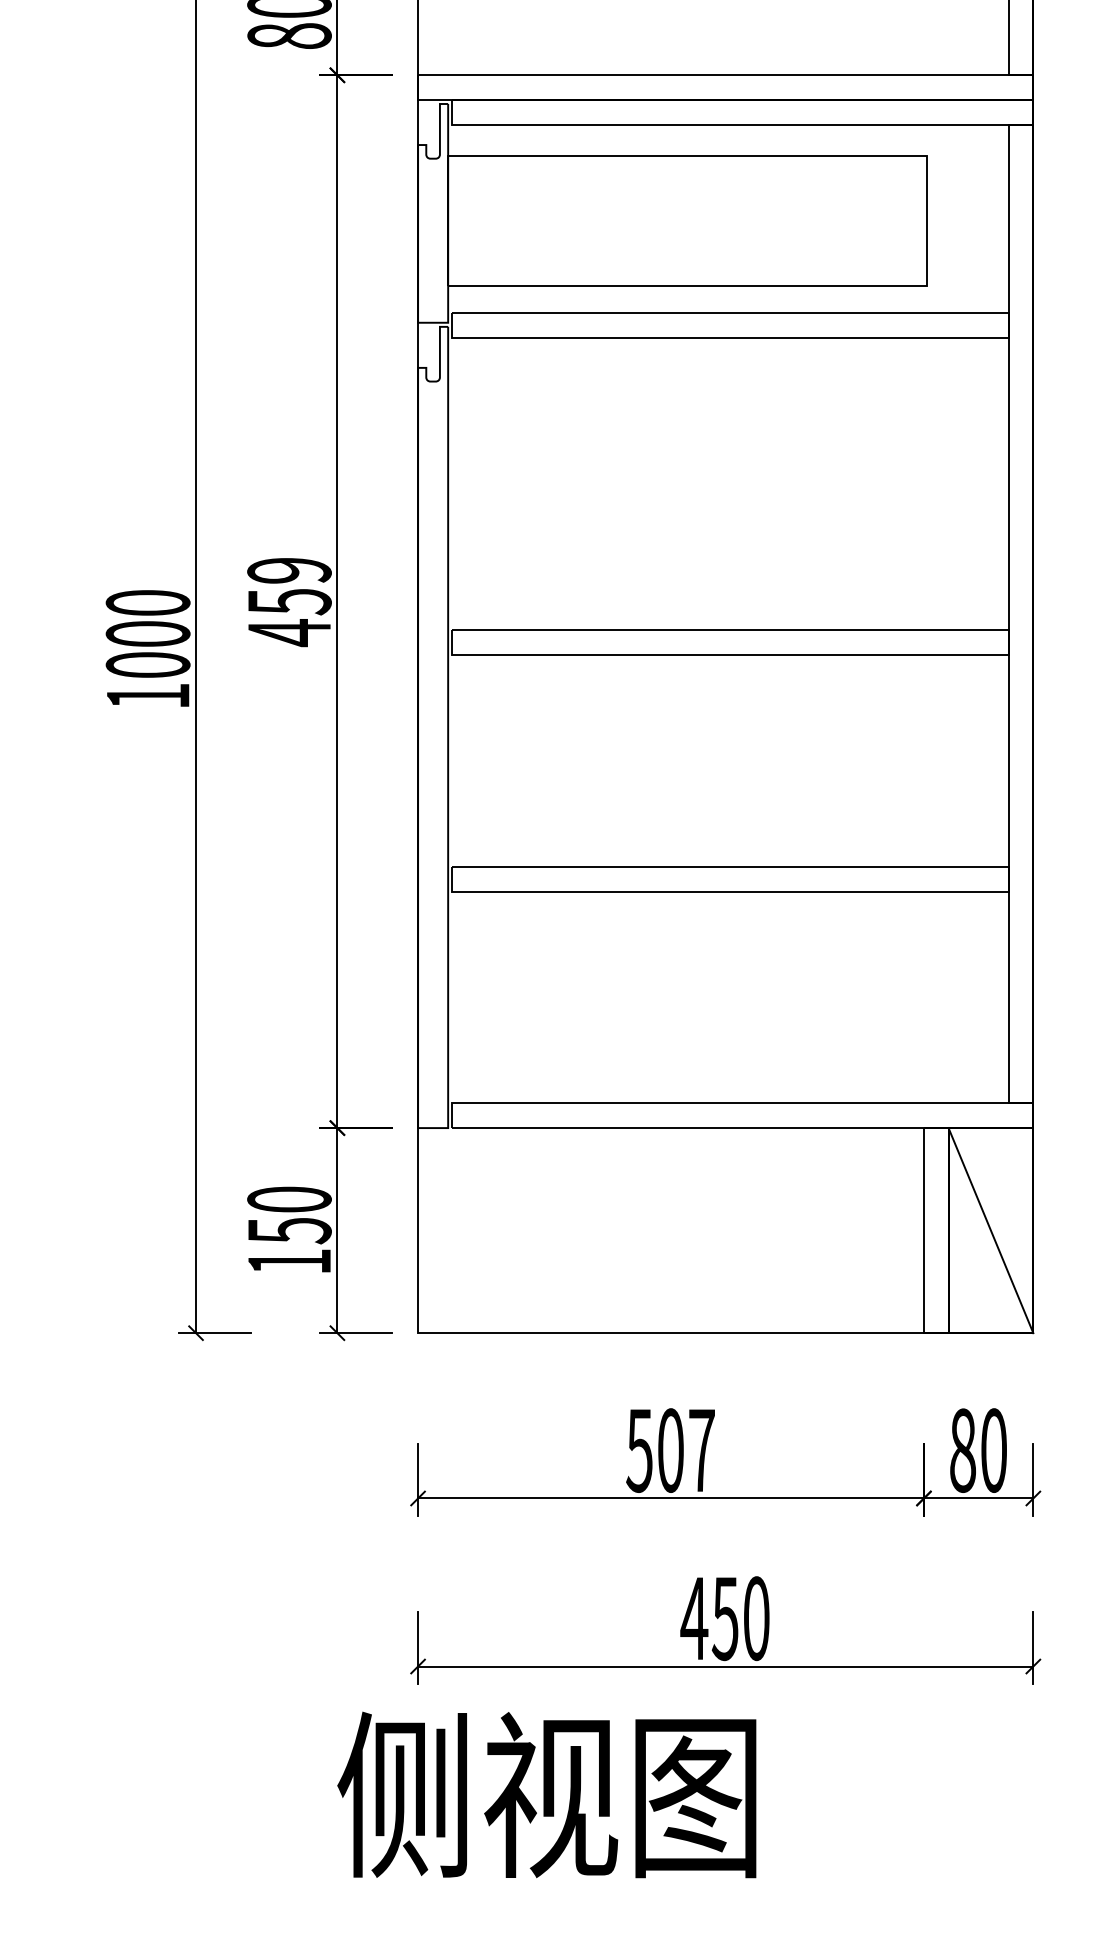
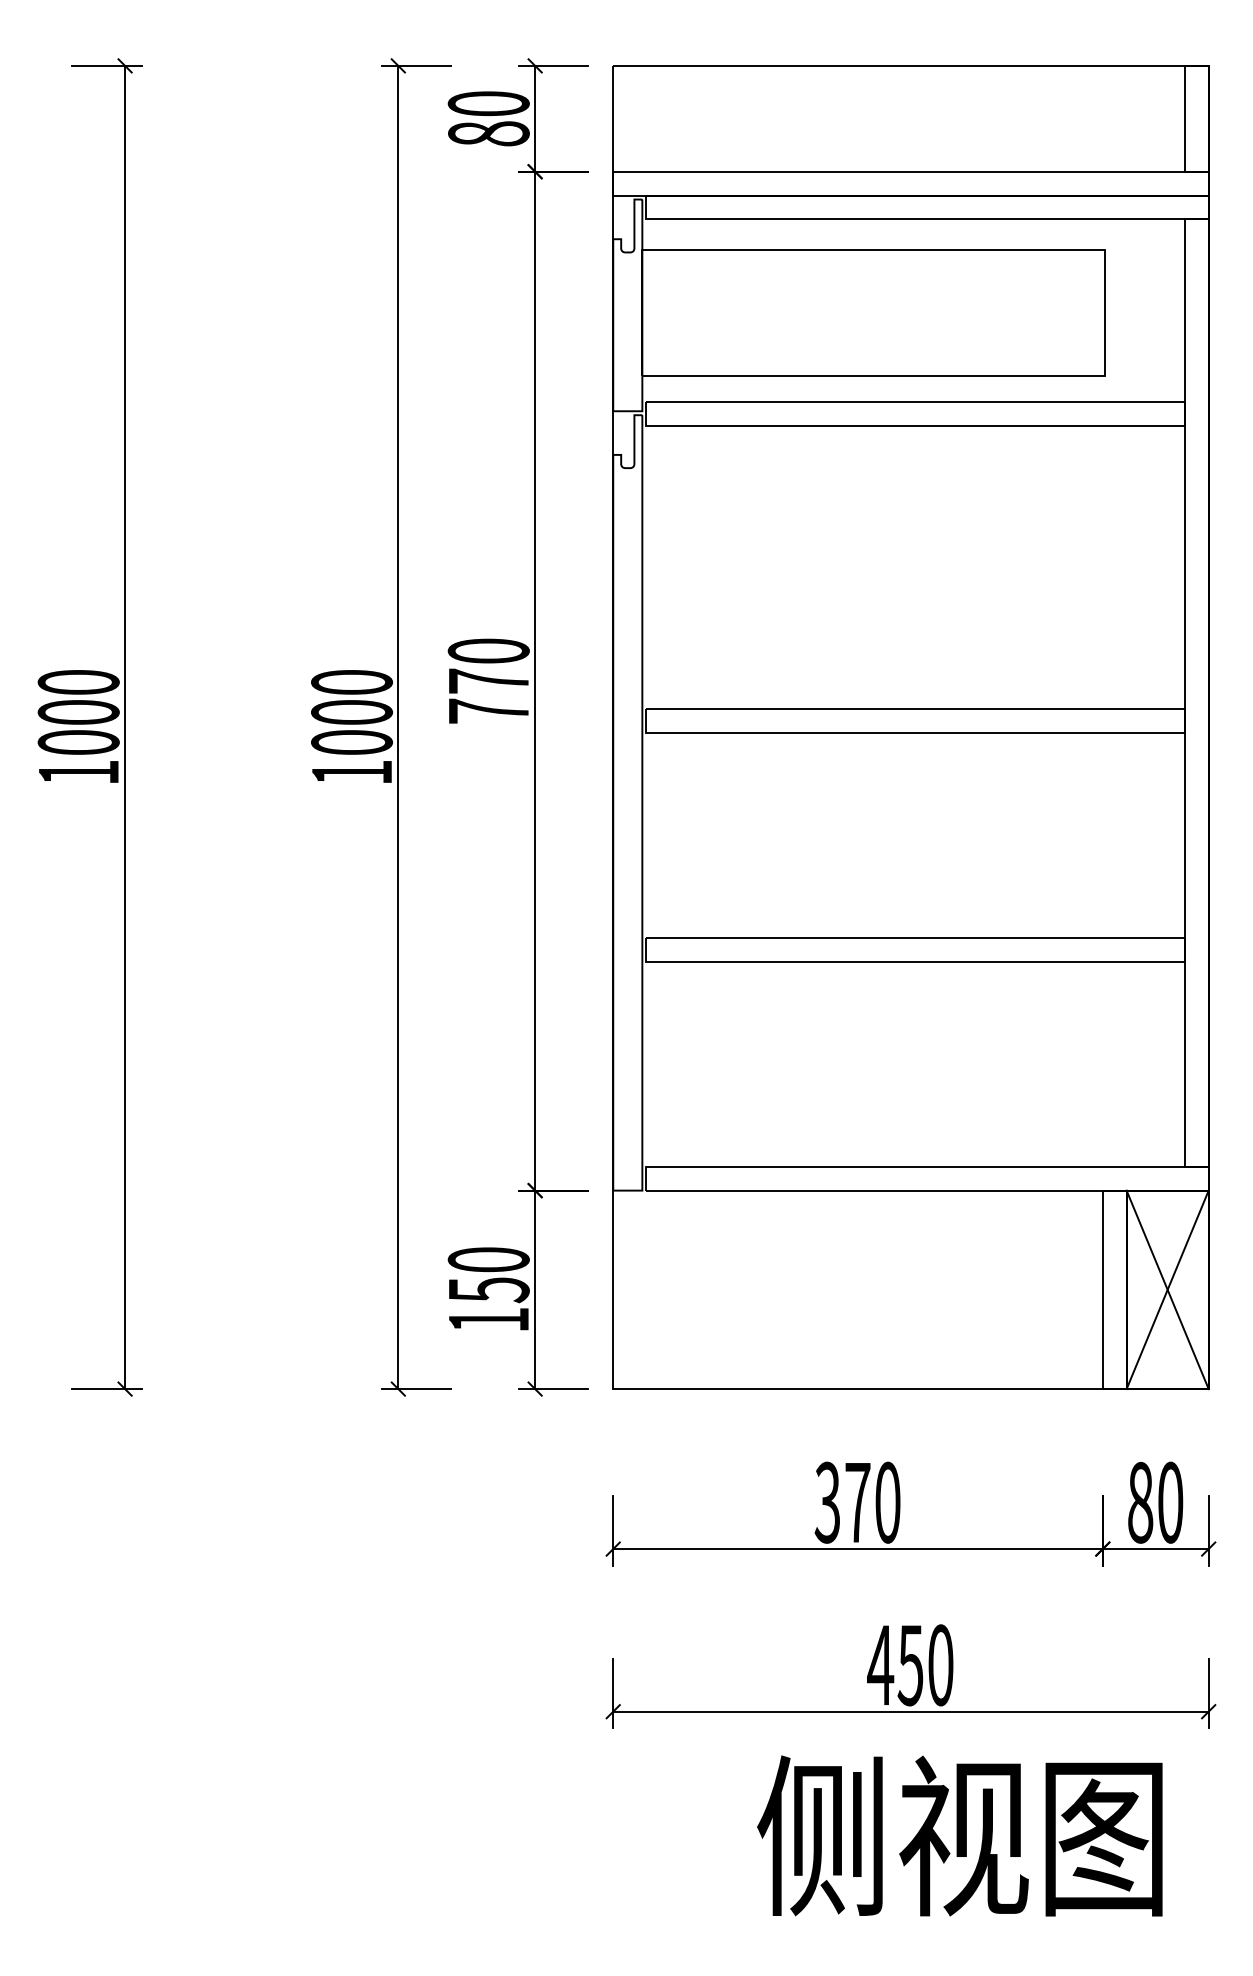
text: (289, 602) -> (488, 681), 459 -> 770
line: (990, 1230) -> (1167, 1289), added
text: (670, 1450) -> (857, 1502), 507 -> 370
text: (546, 1794) -> (959, 1835), moved

